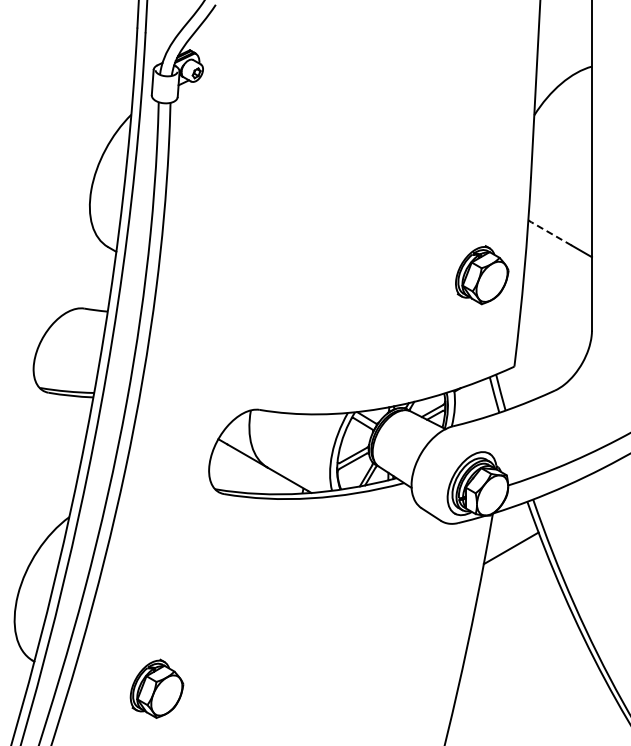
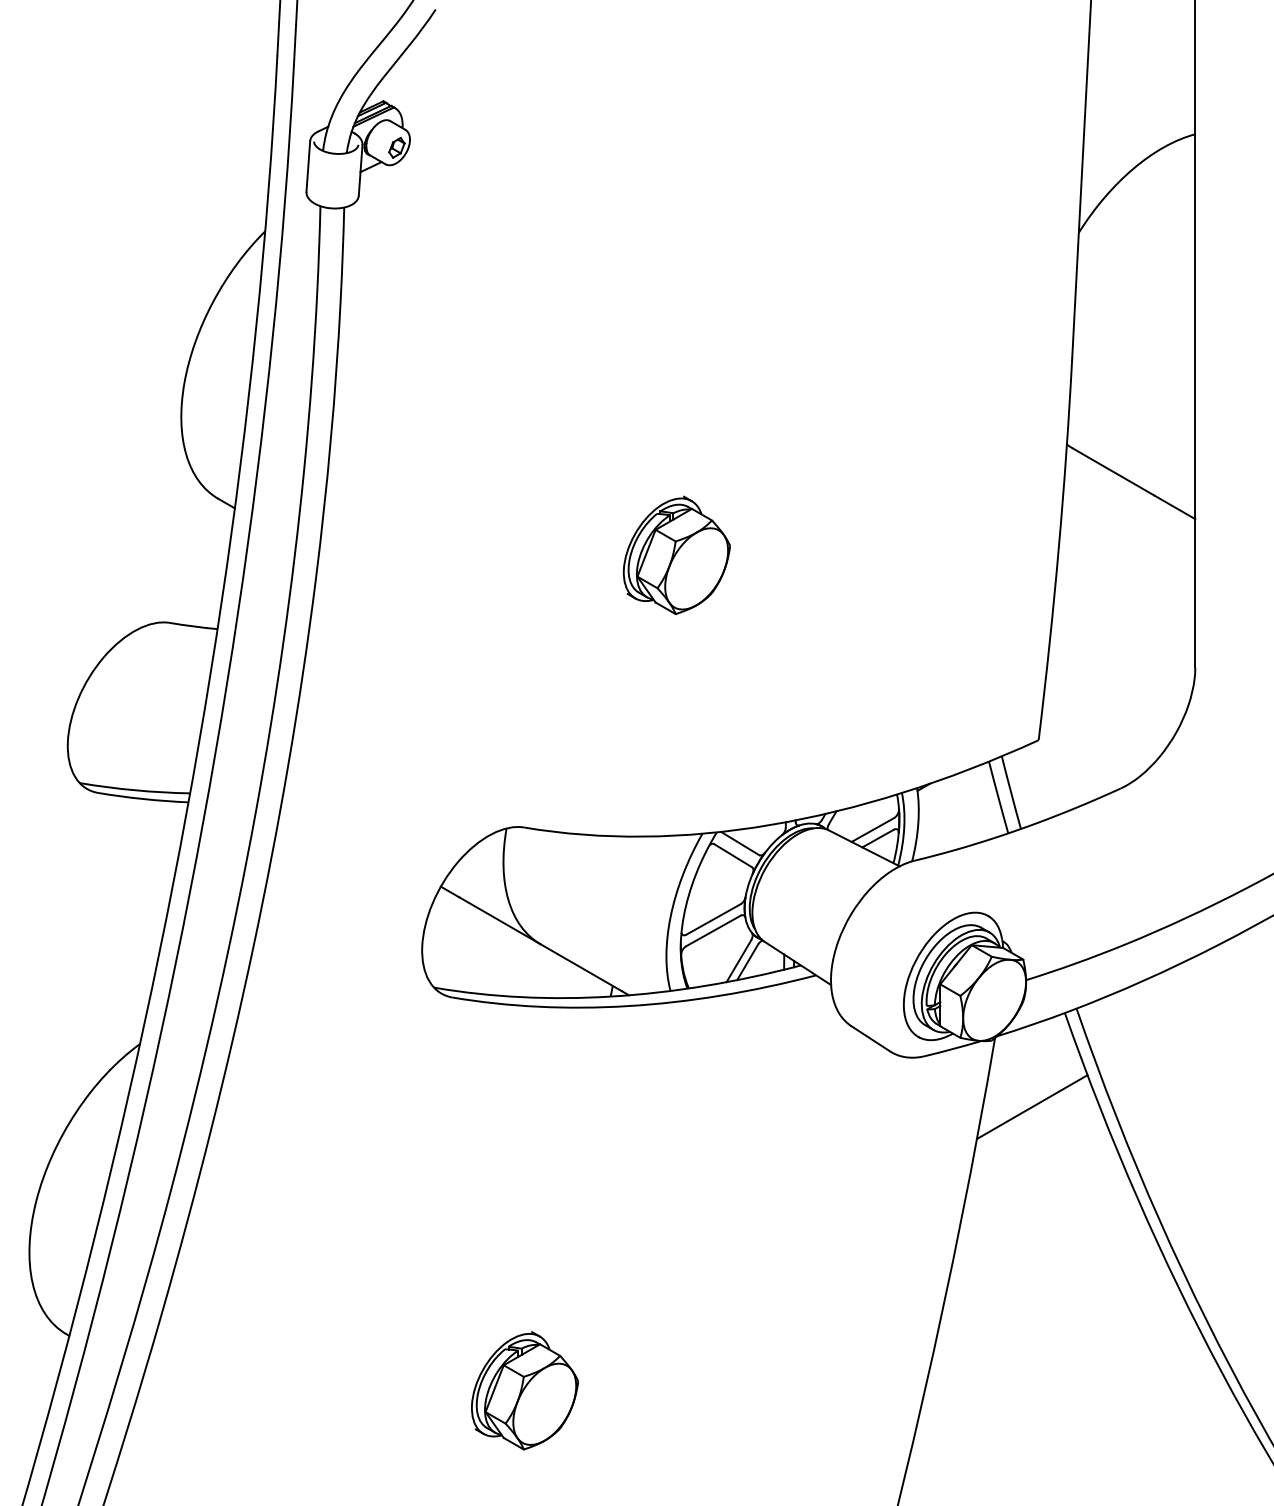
line: (551, 233) -> (1113, 471), dashed -> solid
part: (482, 275) -> (677, 556), moved
part: (156, 688) -> (523, 1390), moved

